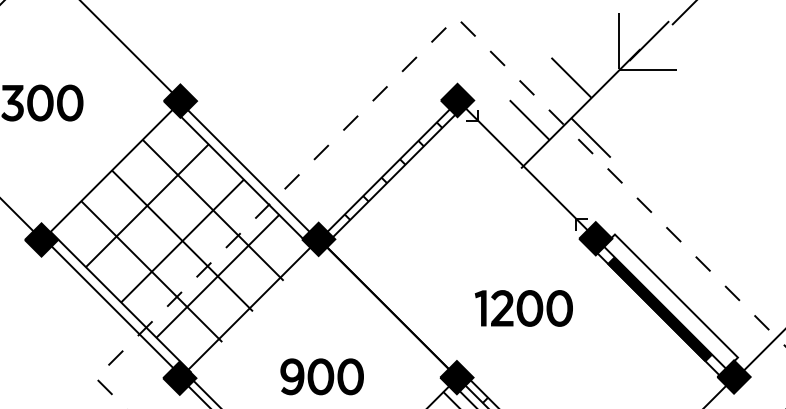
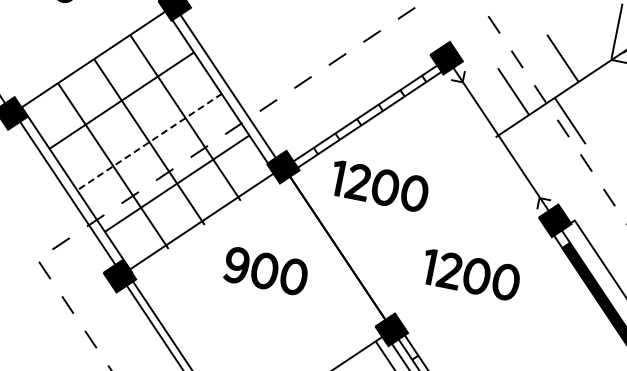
part: (416, 239) -> (379, 186), added
line: (182, 241) -> (149, 142), solid -> dashed
part: (321, 376) -> (265, 270), moved

